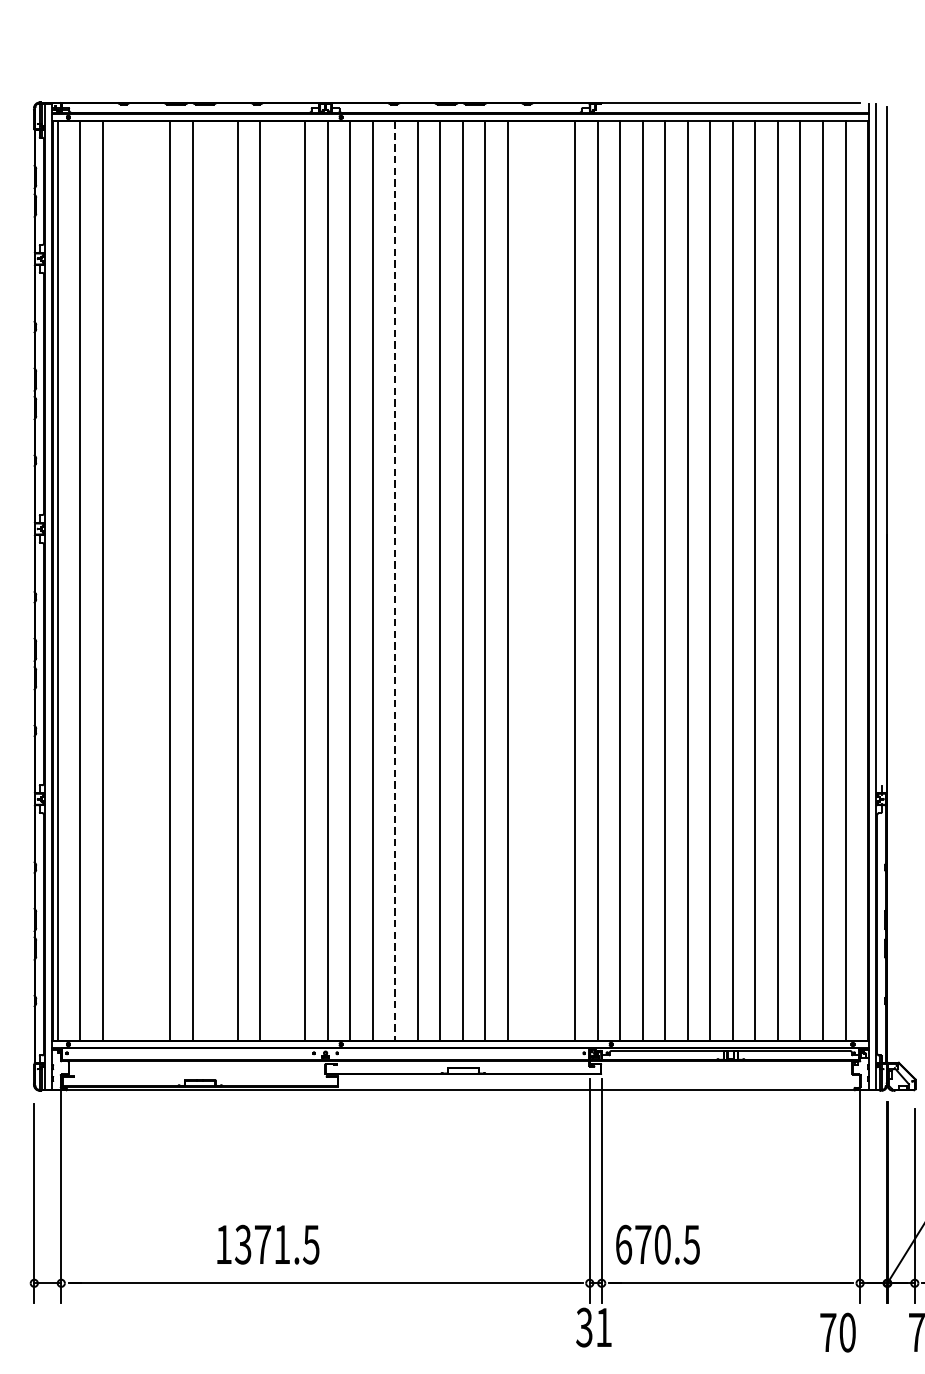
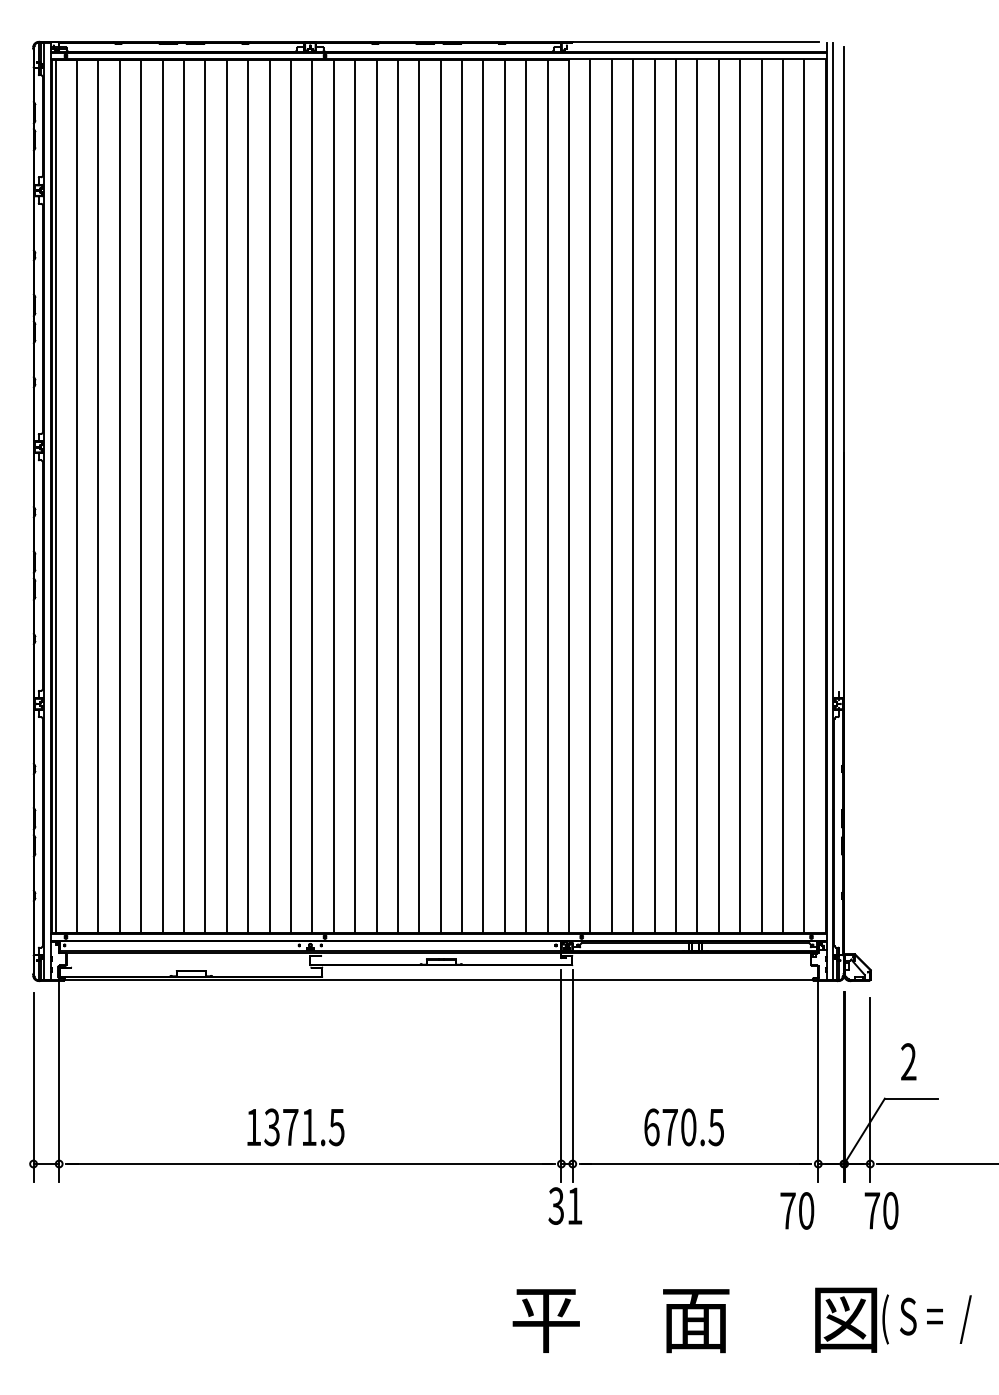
line: (124, 580) -> (119, 496), added
line: (147, 580) -> (141, 496), added
line: (215, 580) -> (205, 496), added
line: (282, 580) -> (269, 496), added
line: (395, 580) -> (376, 496), dashed -> solid
line: (529, 580) -> (504, 496), added
line: (553, 580) -> (526, 496), added
text: (267, 1244) -> (295, 1127), moved
text: (657, 1244) -> (683, 1127), moved

